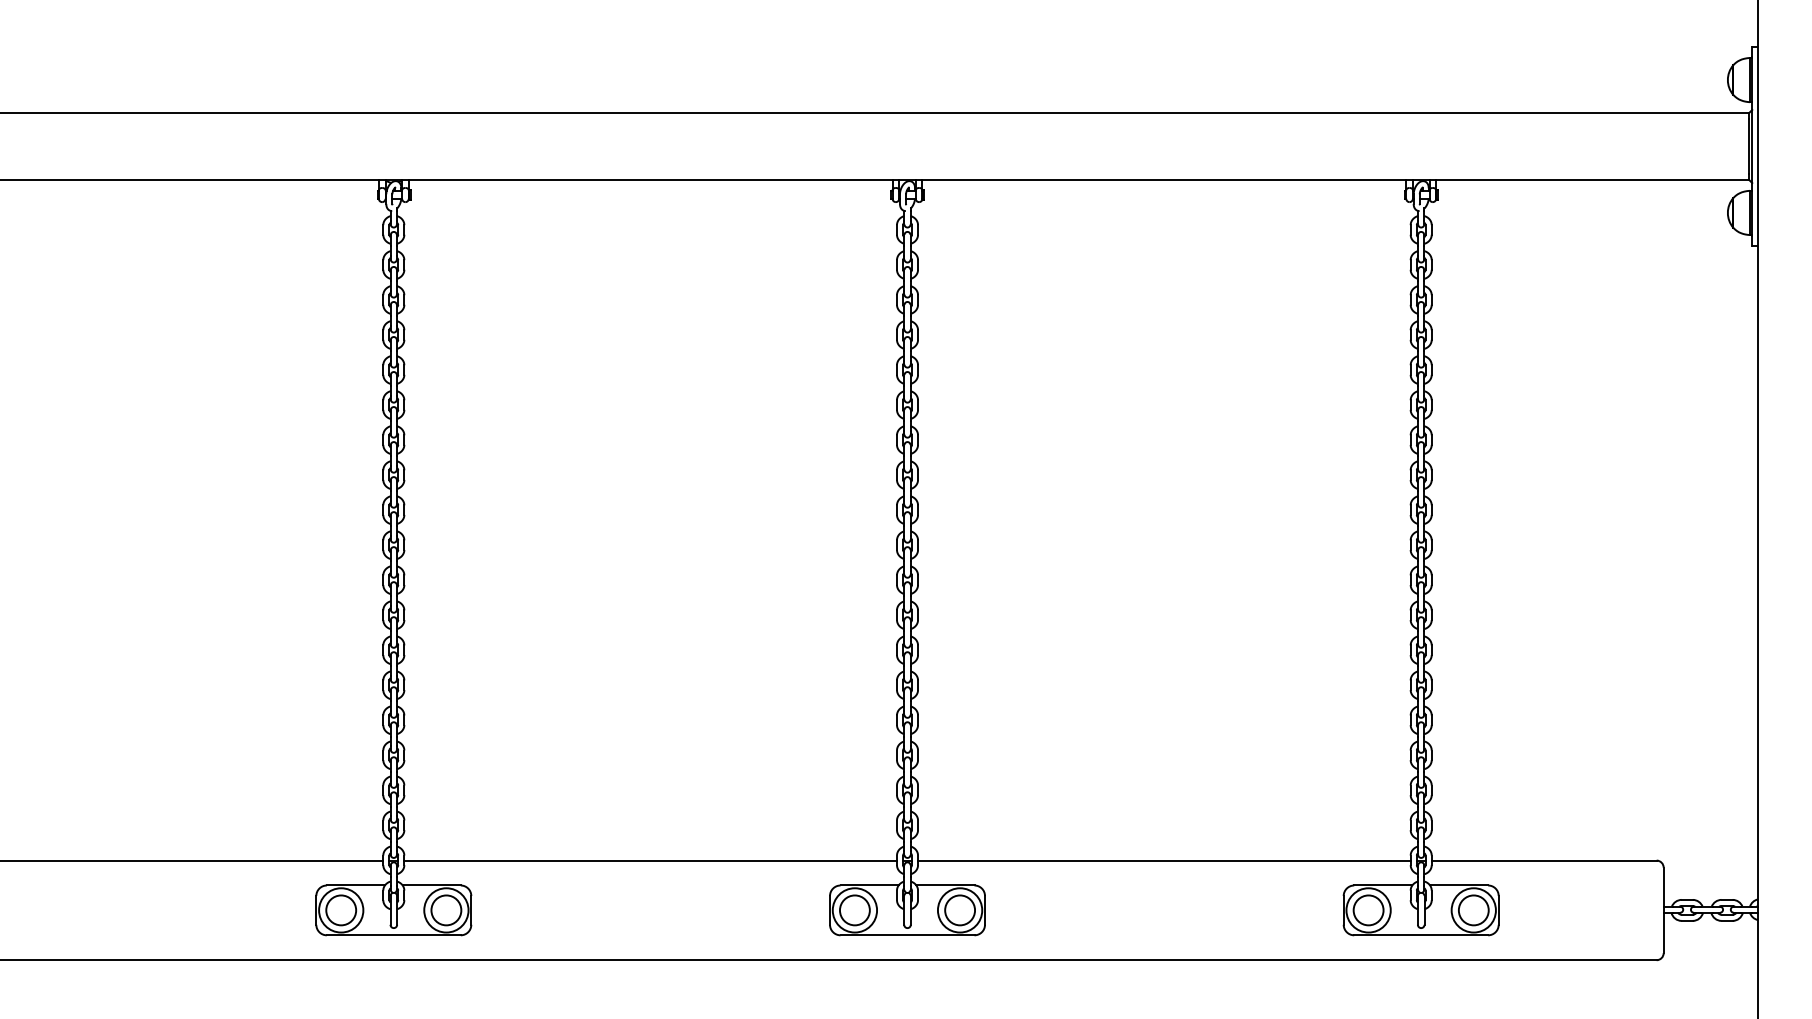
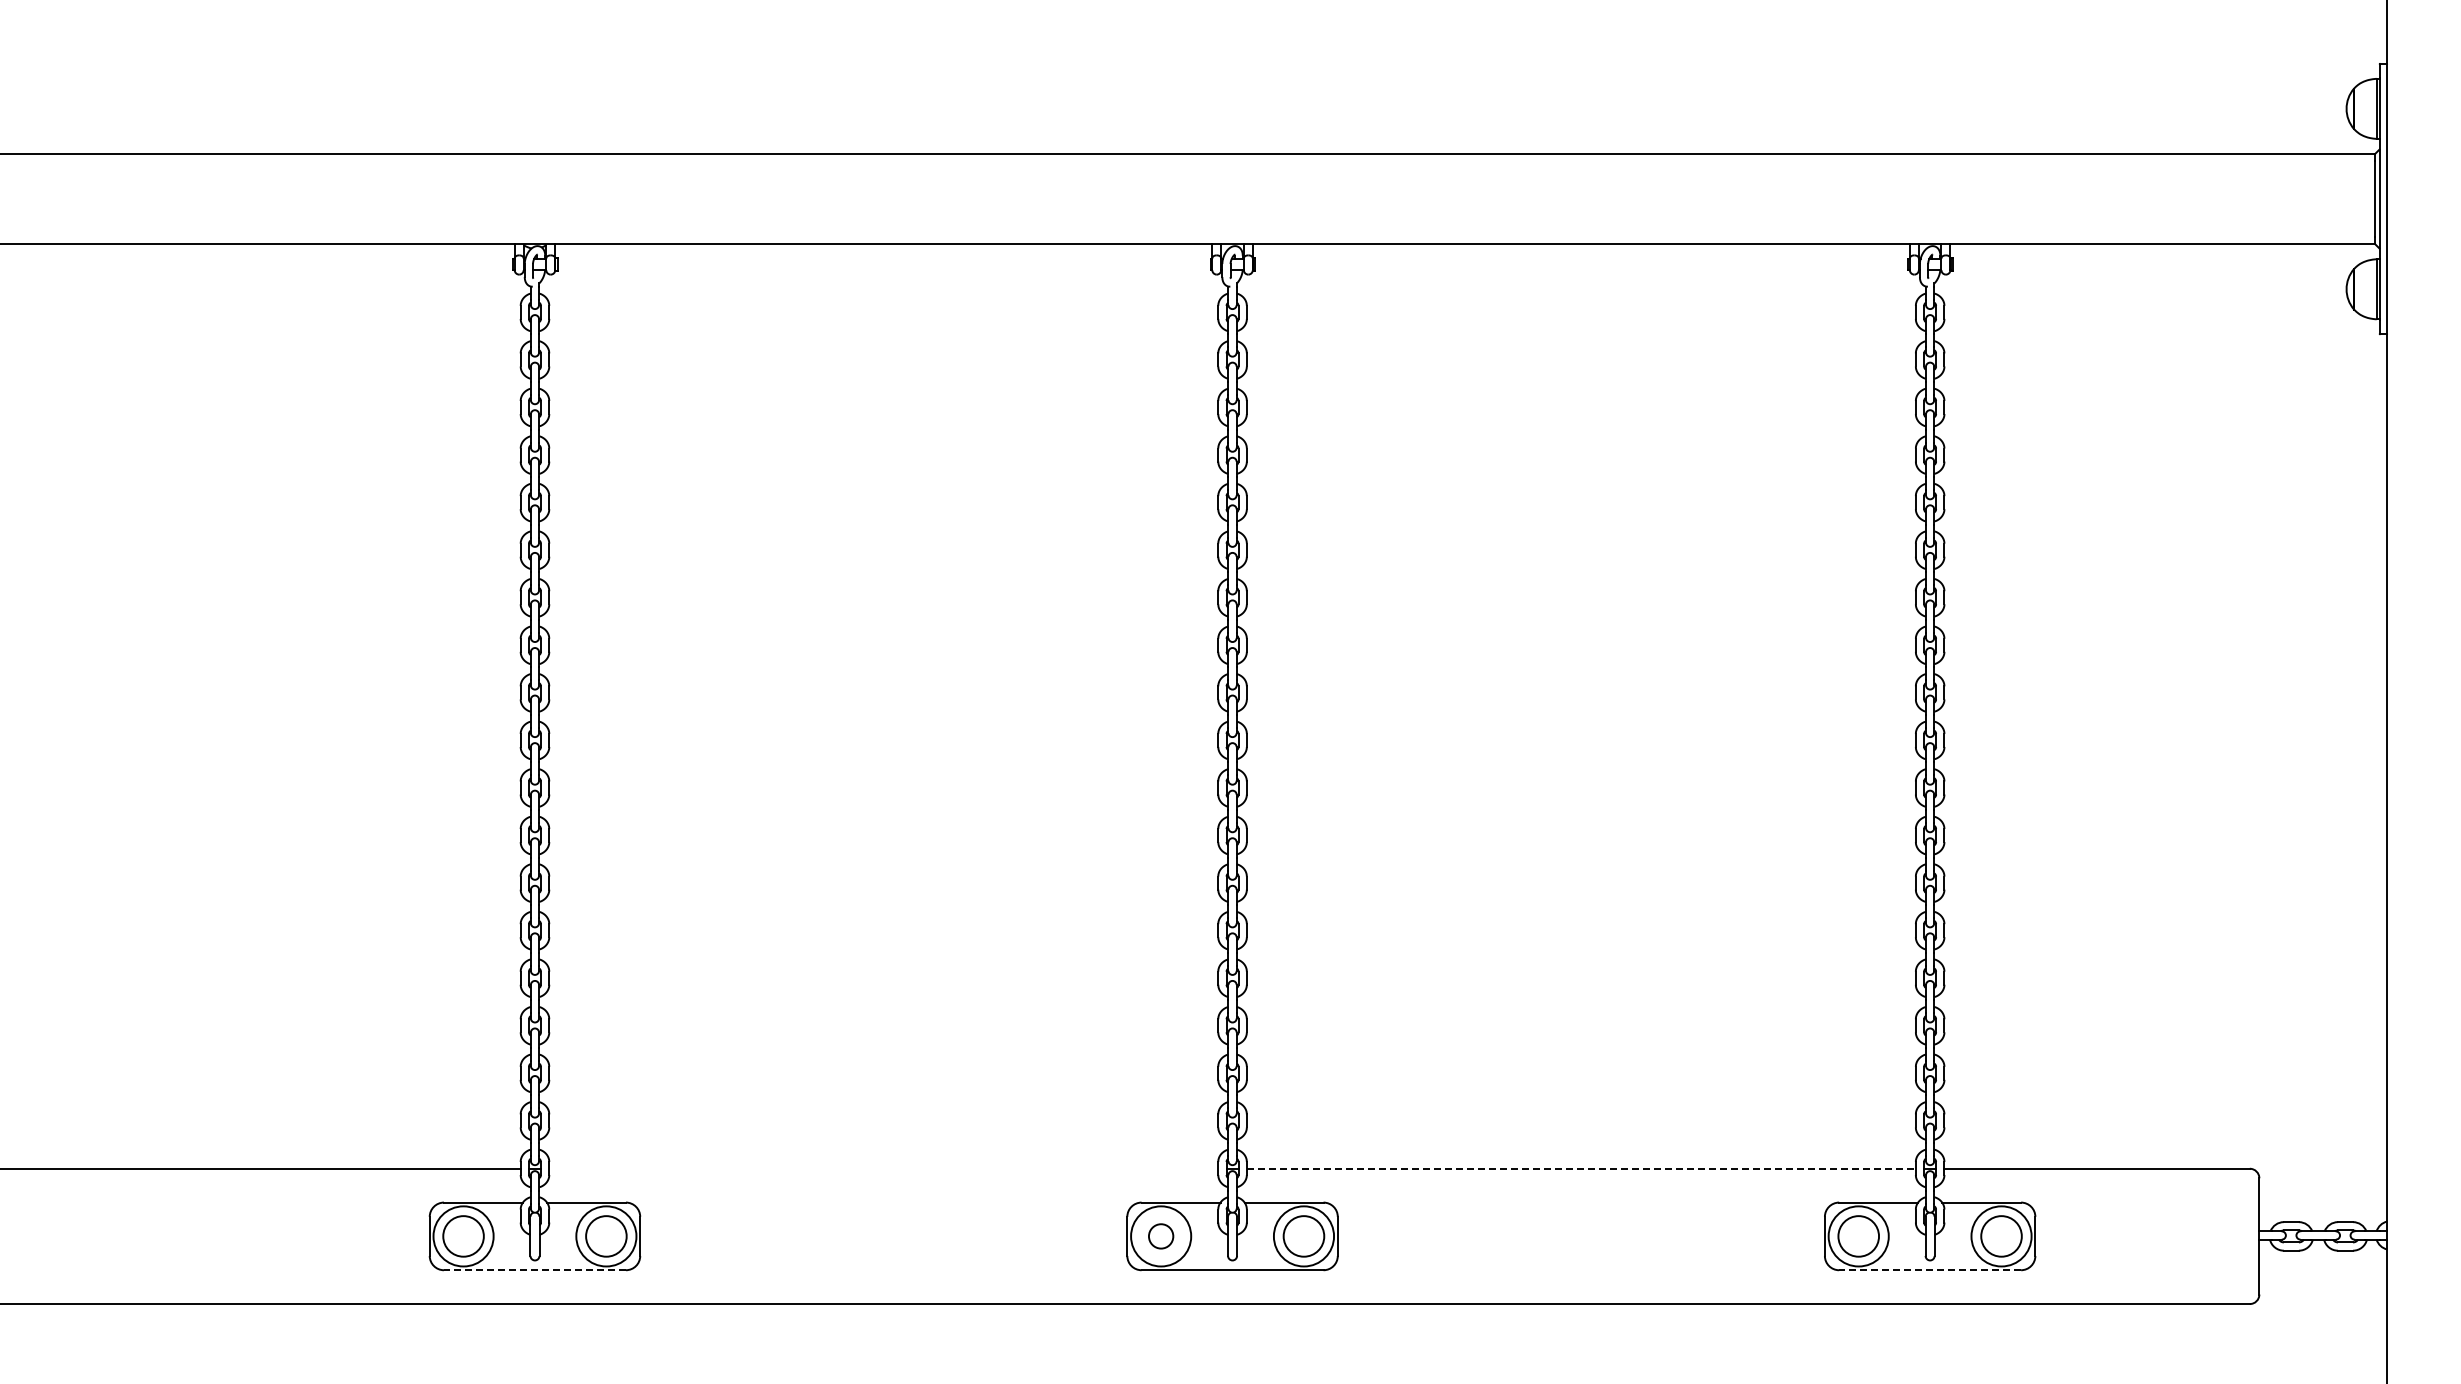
line: (650, 860) -> (883, 1168), removed
line: (1164, 860) -> (1581, 1168), solid -> dashed
circle: (854, 910) -> (1160, 1236), size x0.6
line: (393, 935) -> (534, 1270), solid -> dashed
line: (1421, 935) -> (1930, 1270), solid -> dashed

